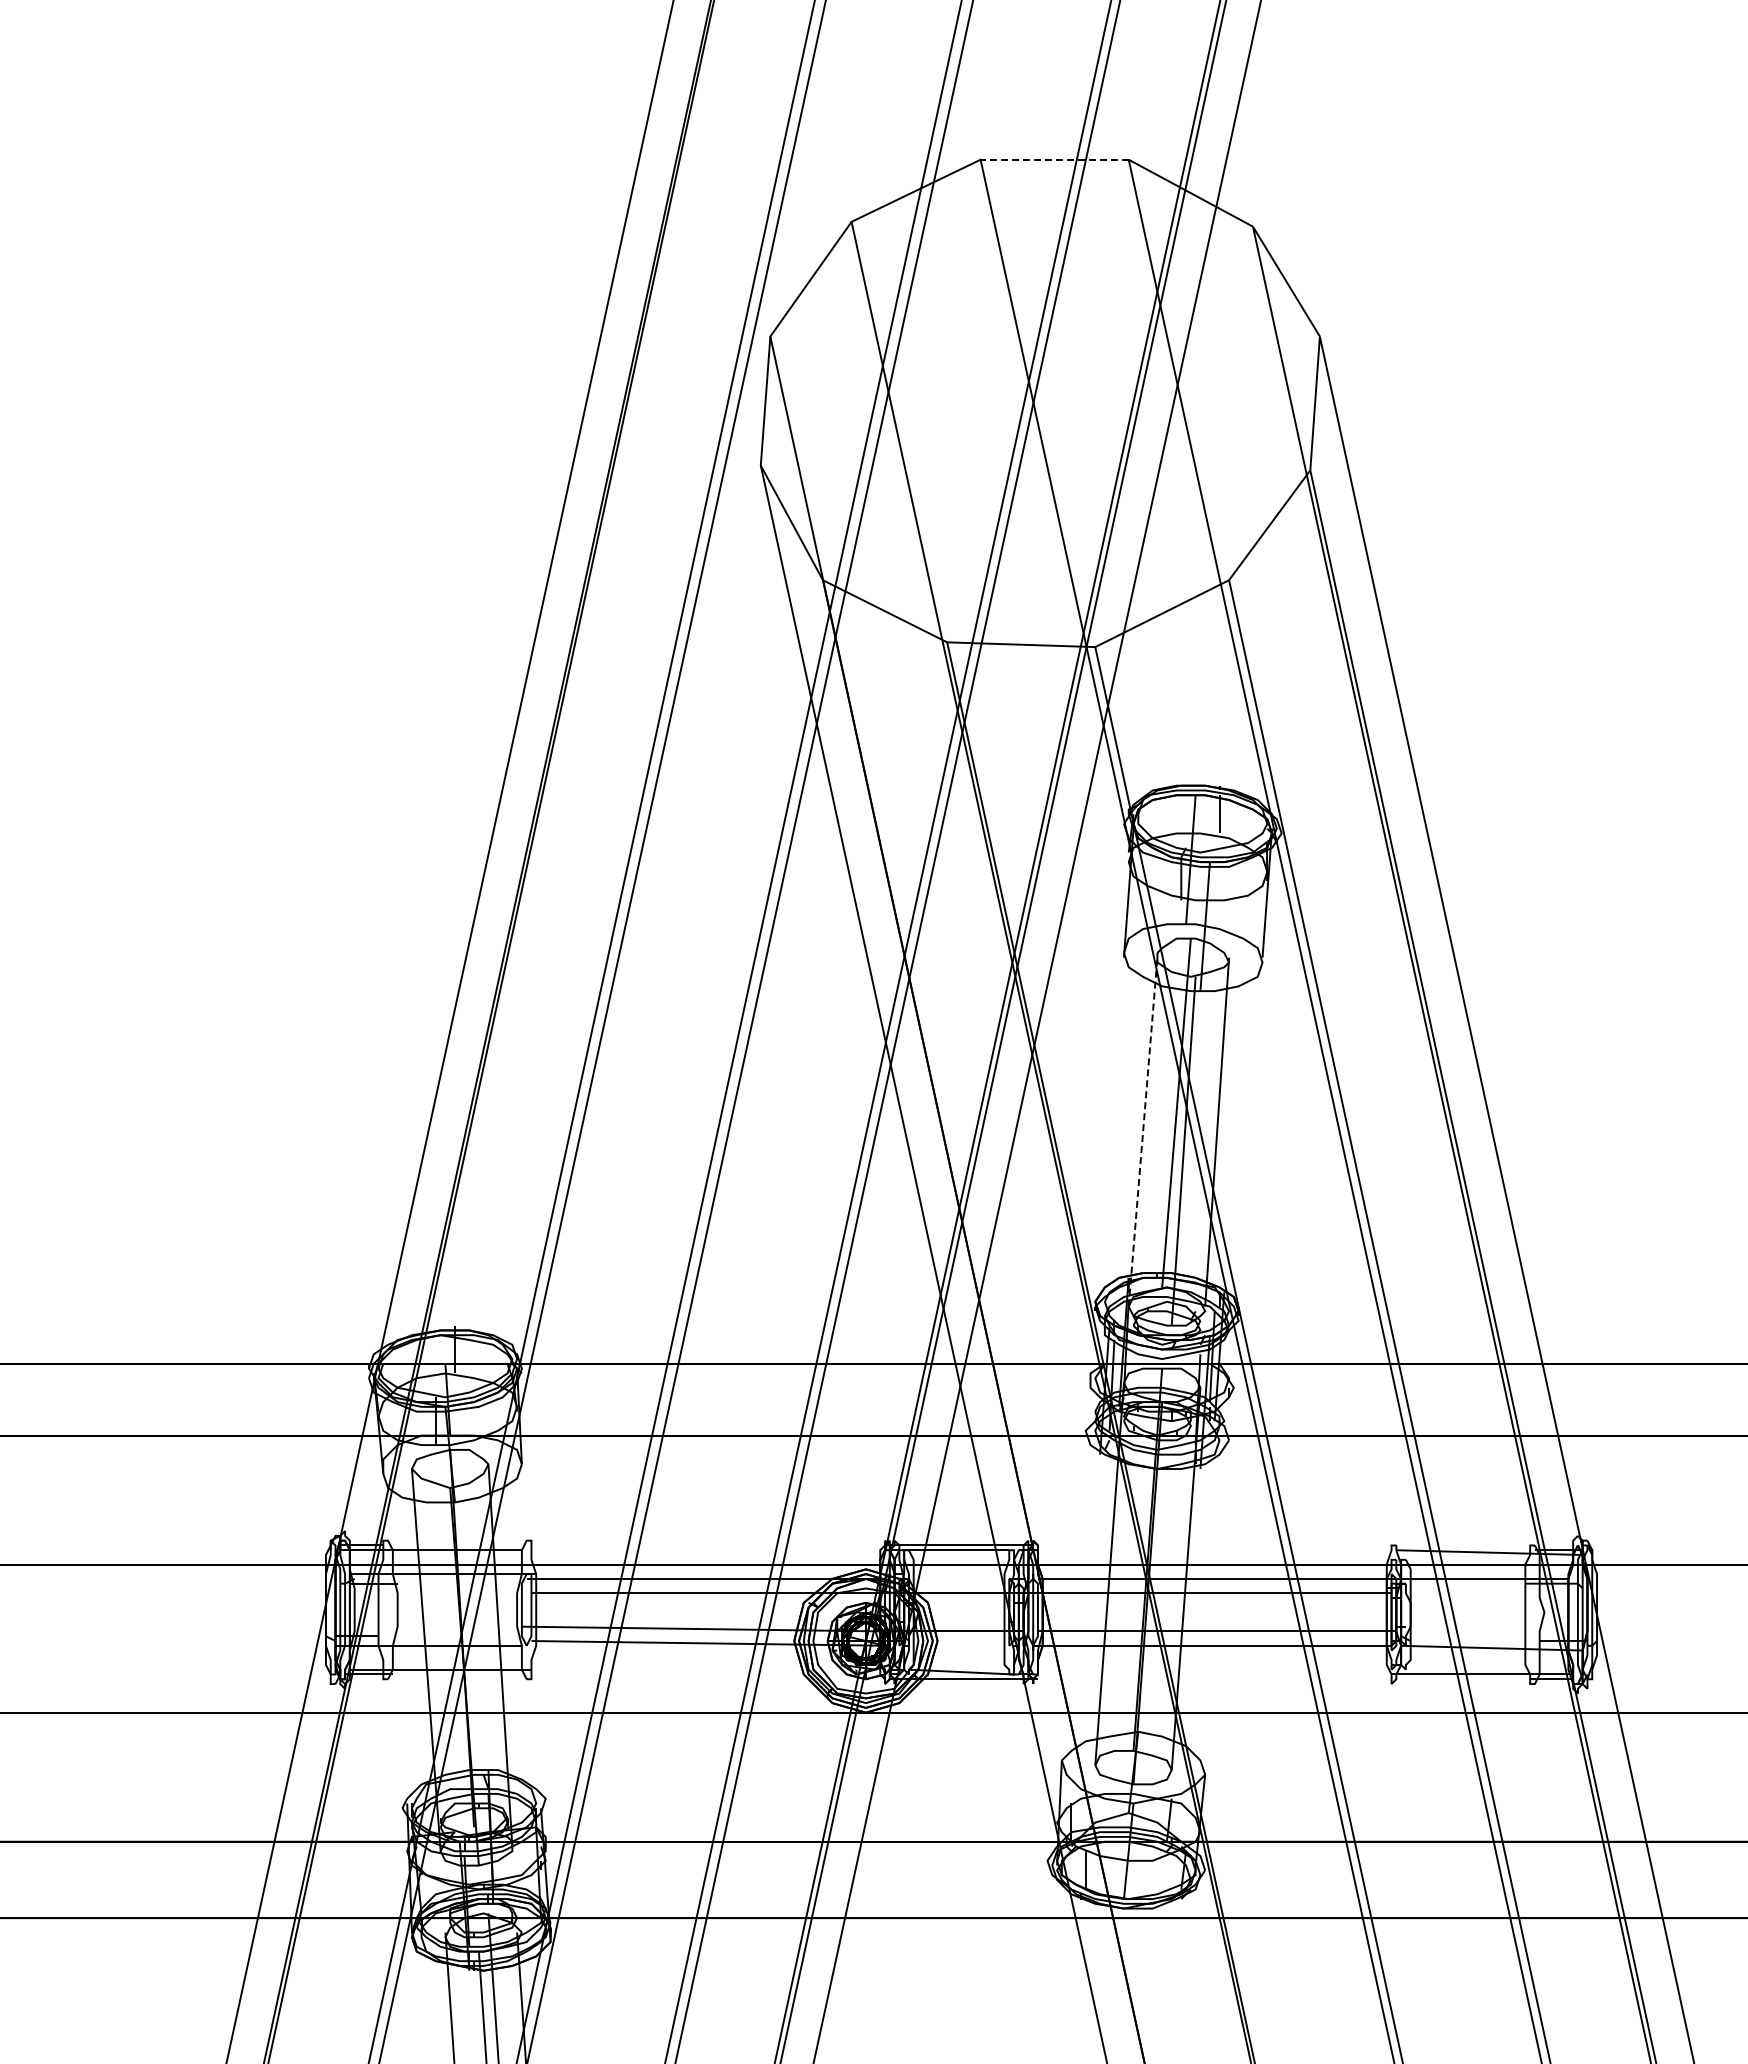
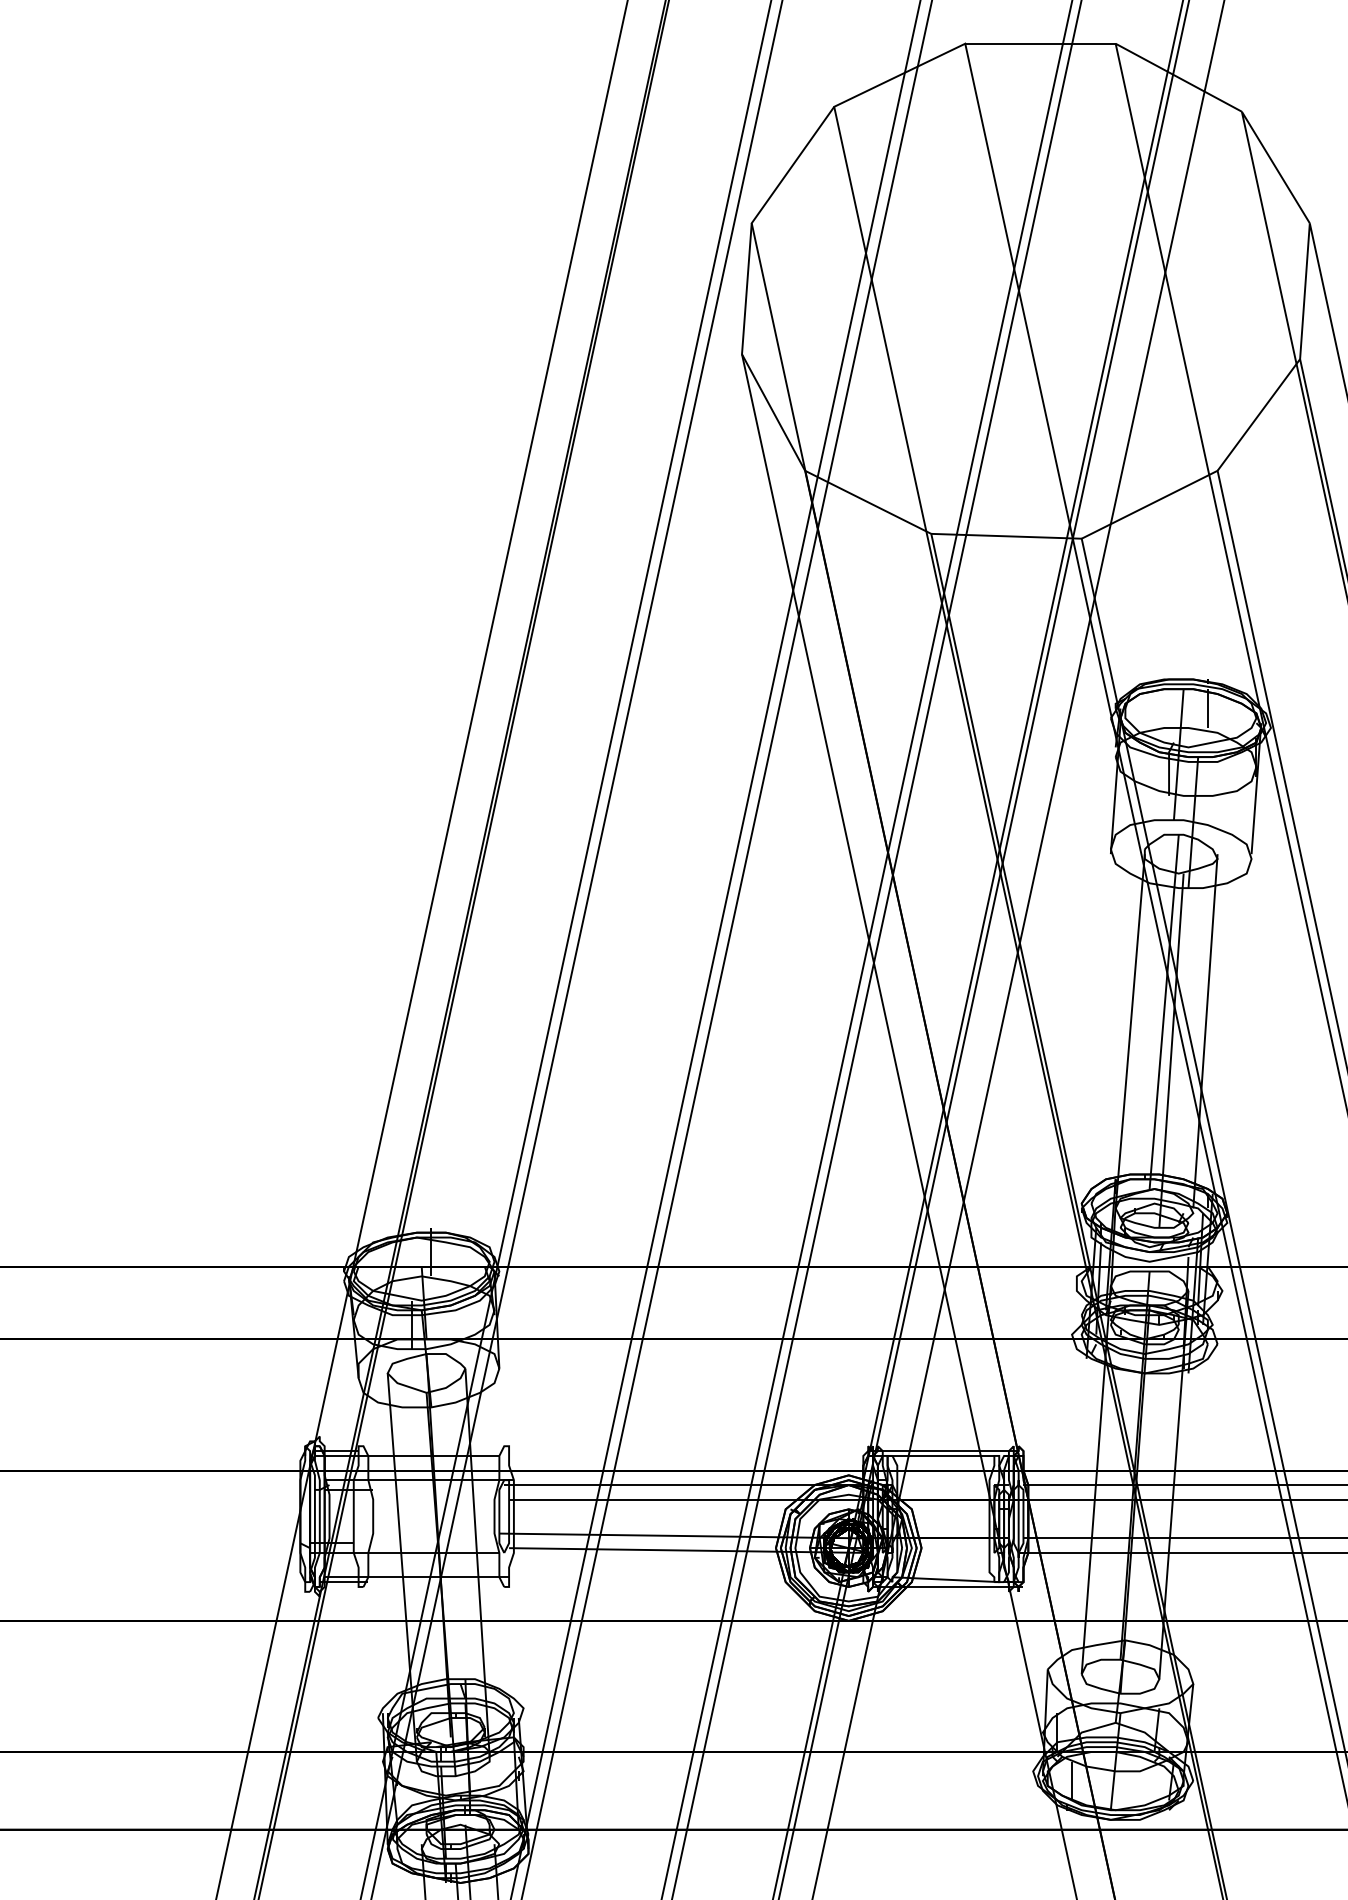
line: (1054, 159) -> (1040, 43), dashed -> solid
line: (1143, 1131) -> (1130, 1030), dashed -> solid

